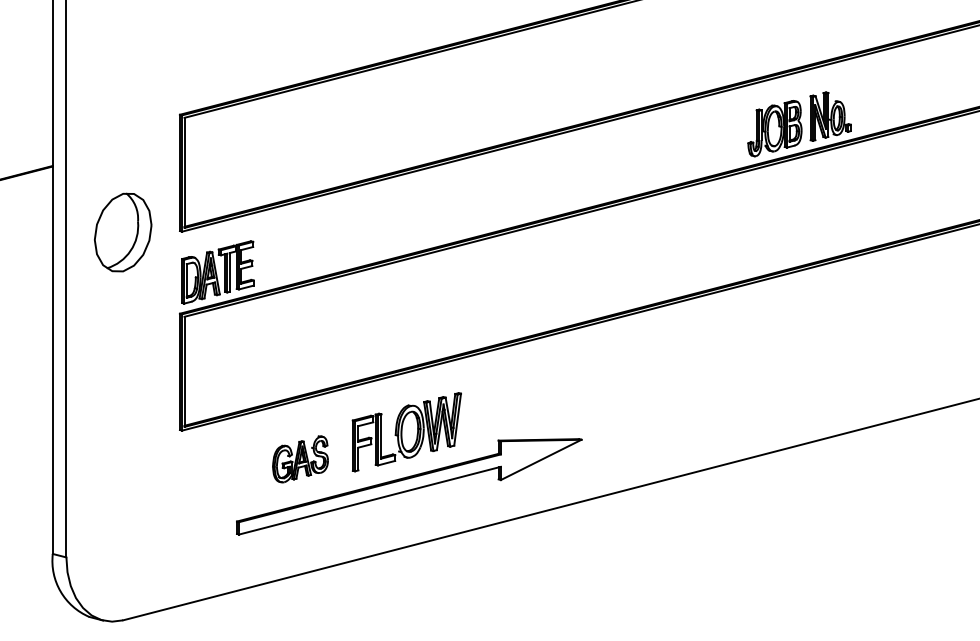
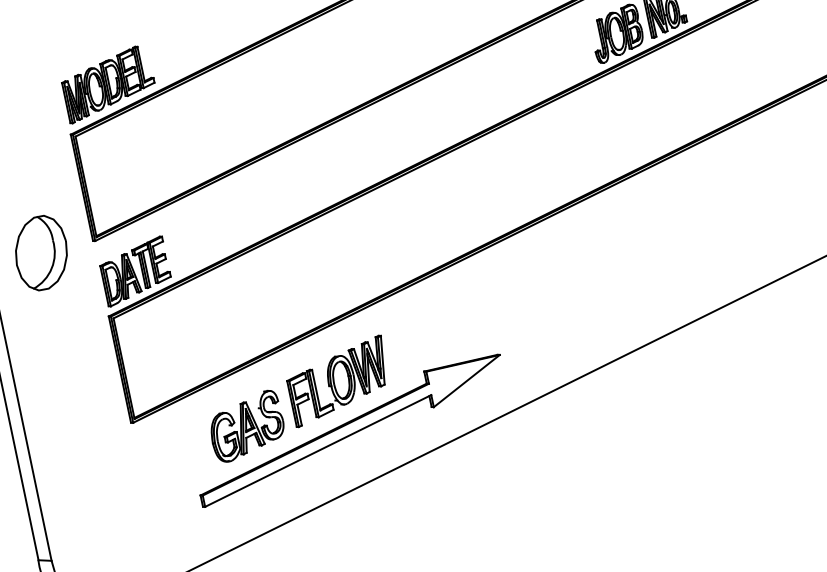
part: (230, 69) -> (108, 83), added
part: (300, 459) -> (246, 426), size x1.43

